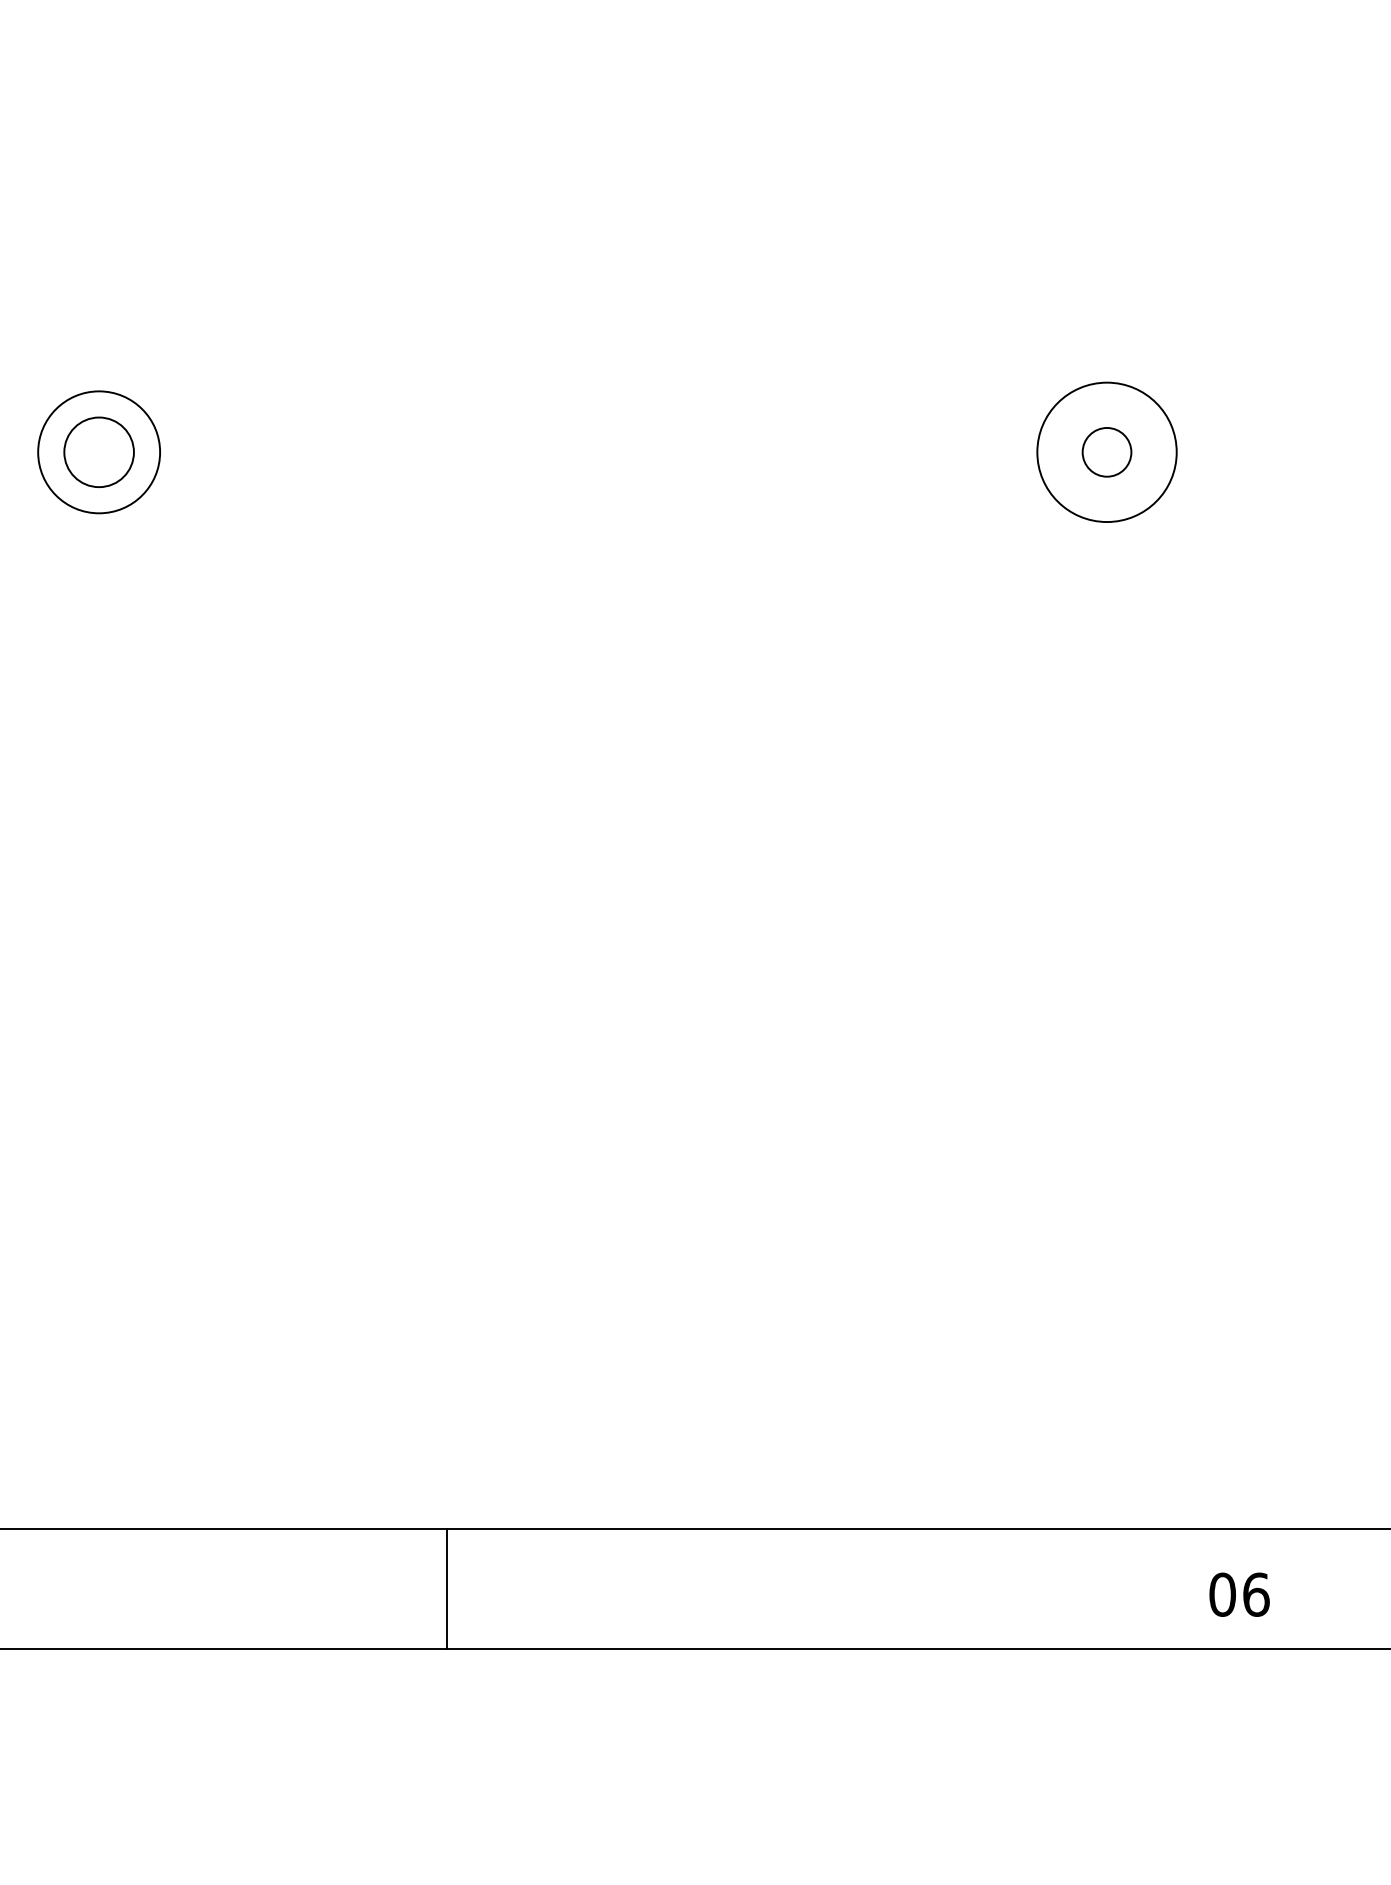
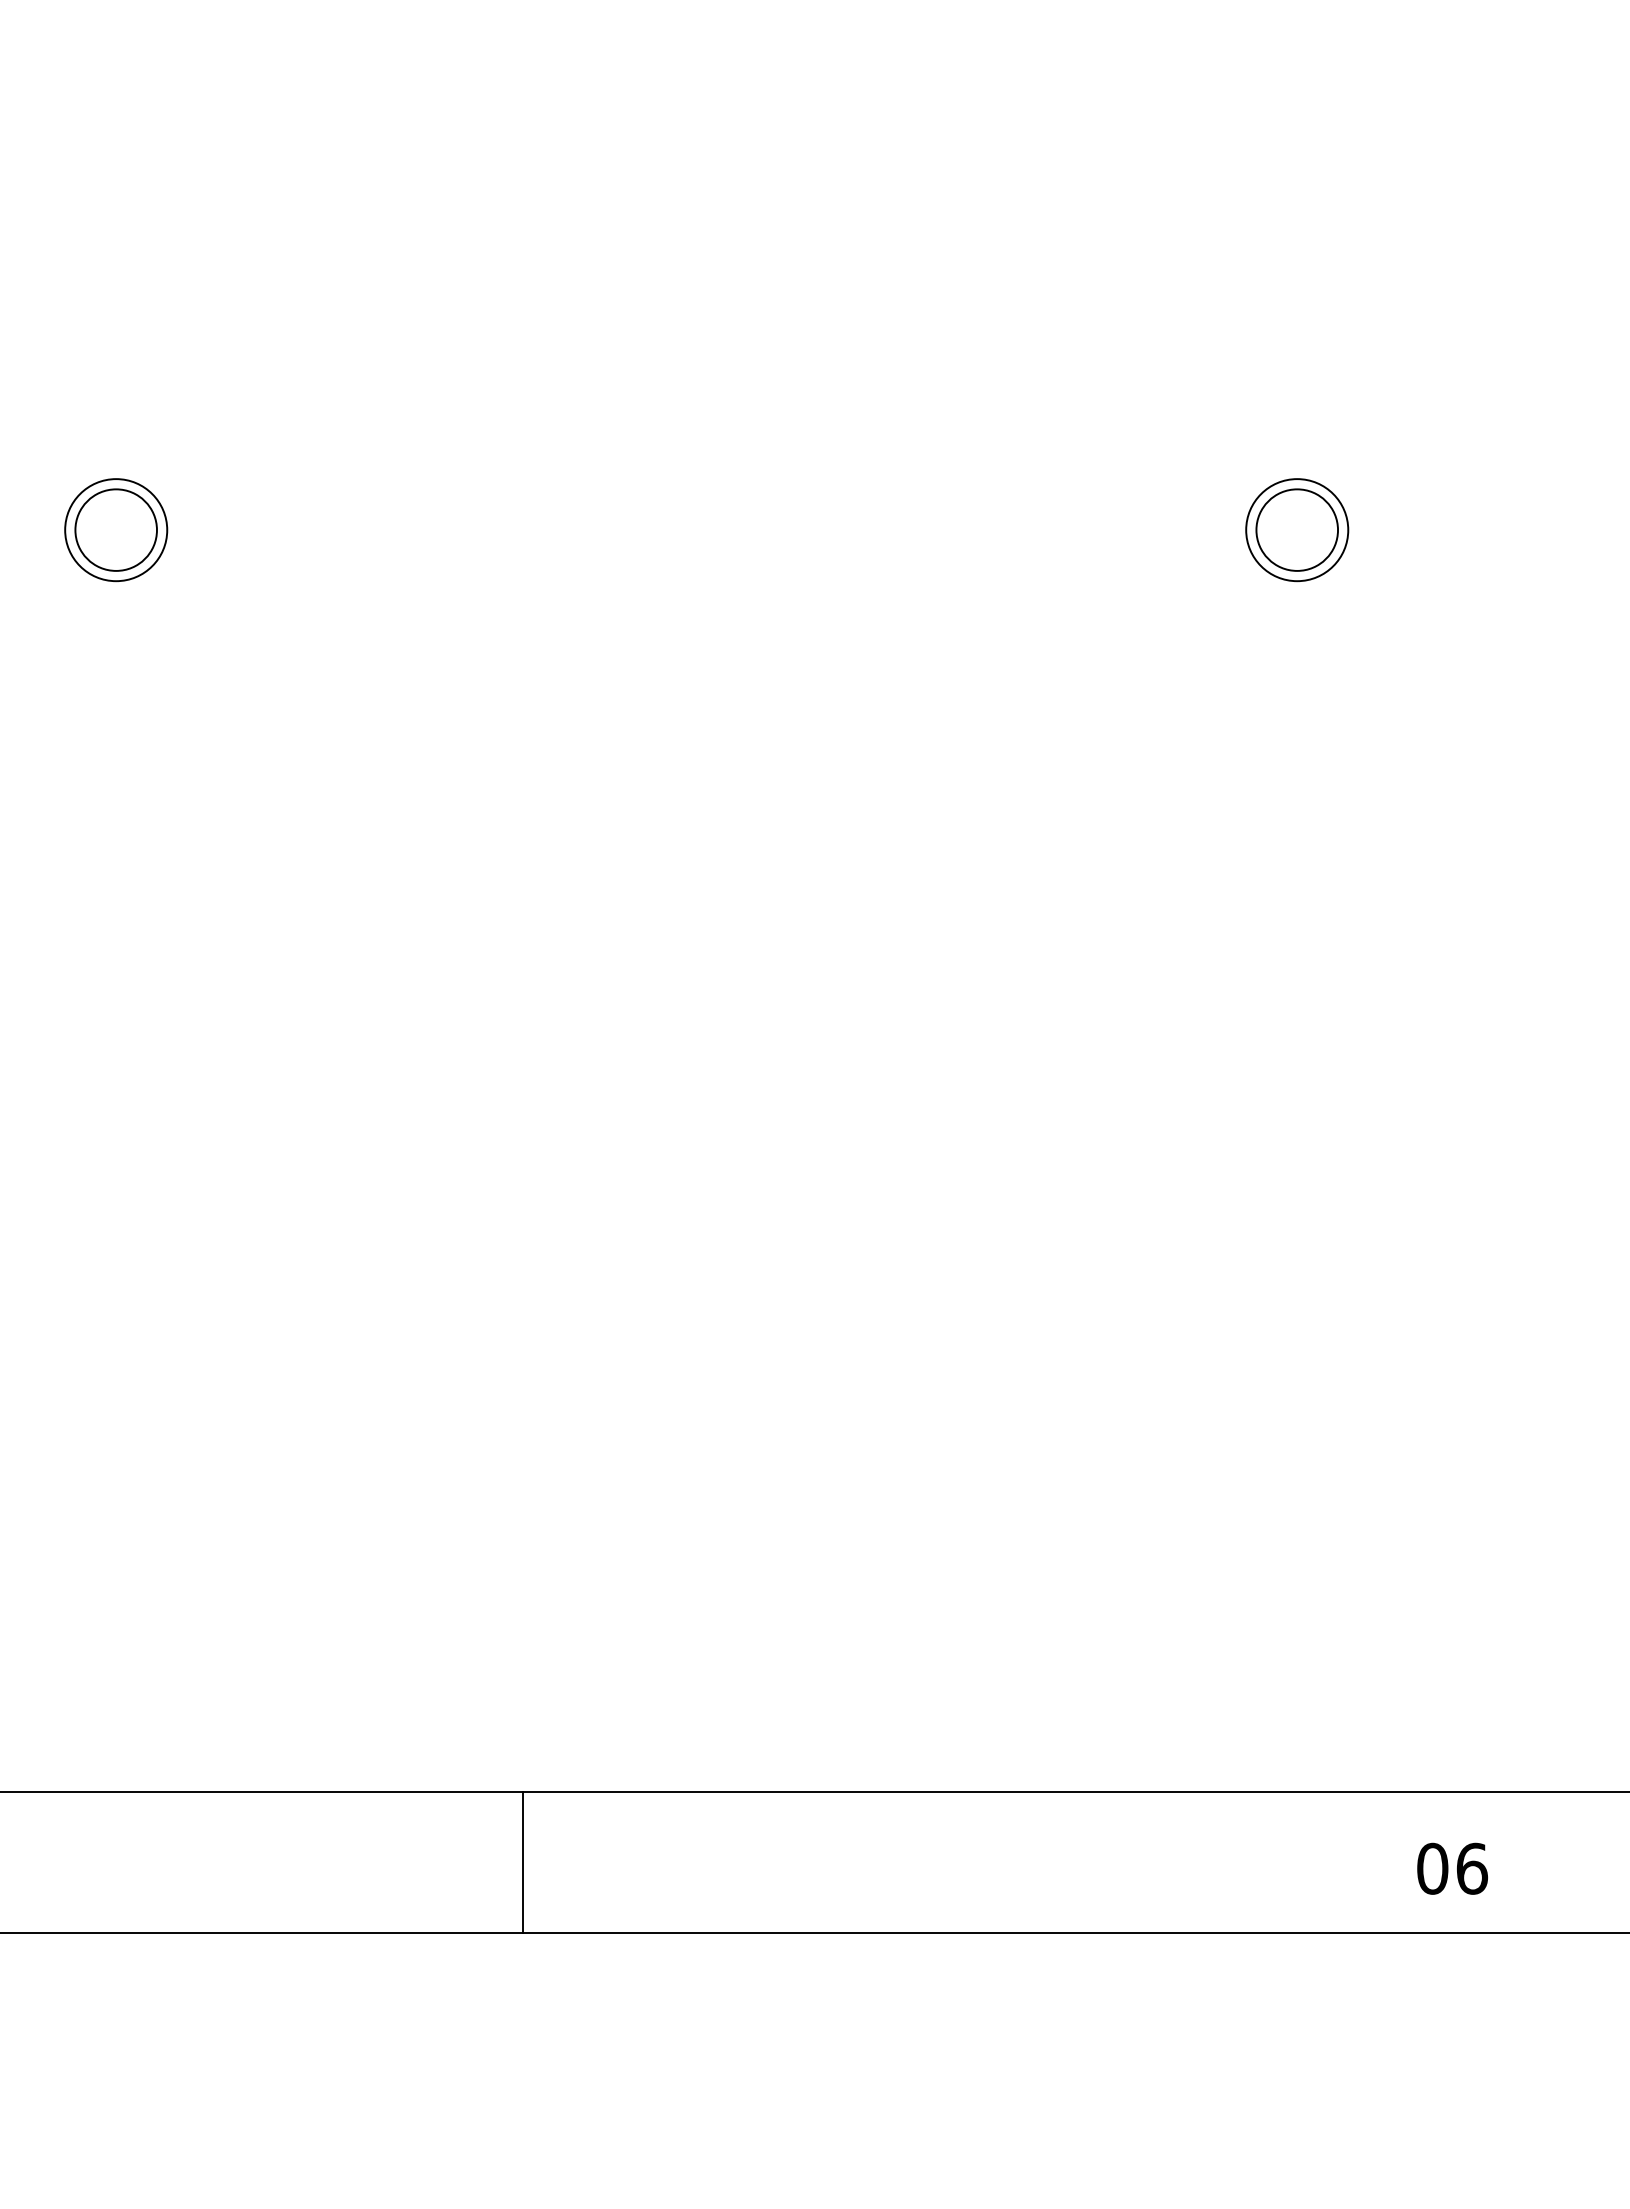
circle: (1107, 451) -> (1297, 529), size x1.43
circle: (99, 452) -> (116, 530), size x0.71
circle: (1107, 452) -> (1297, 530), size x0.62

